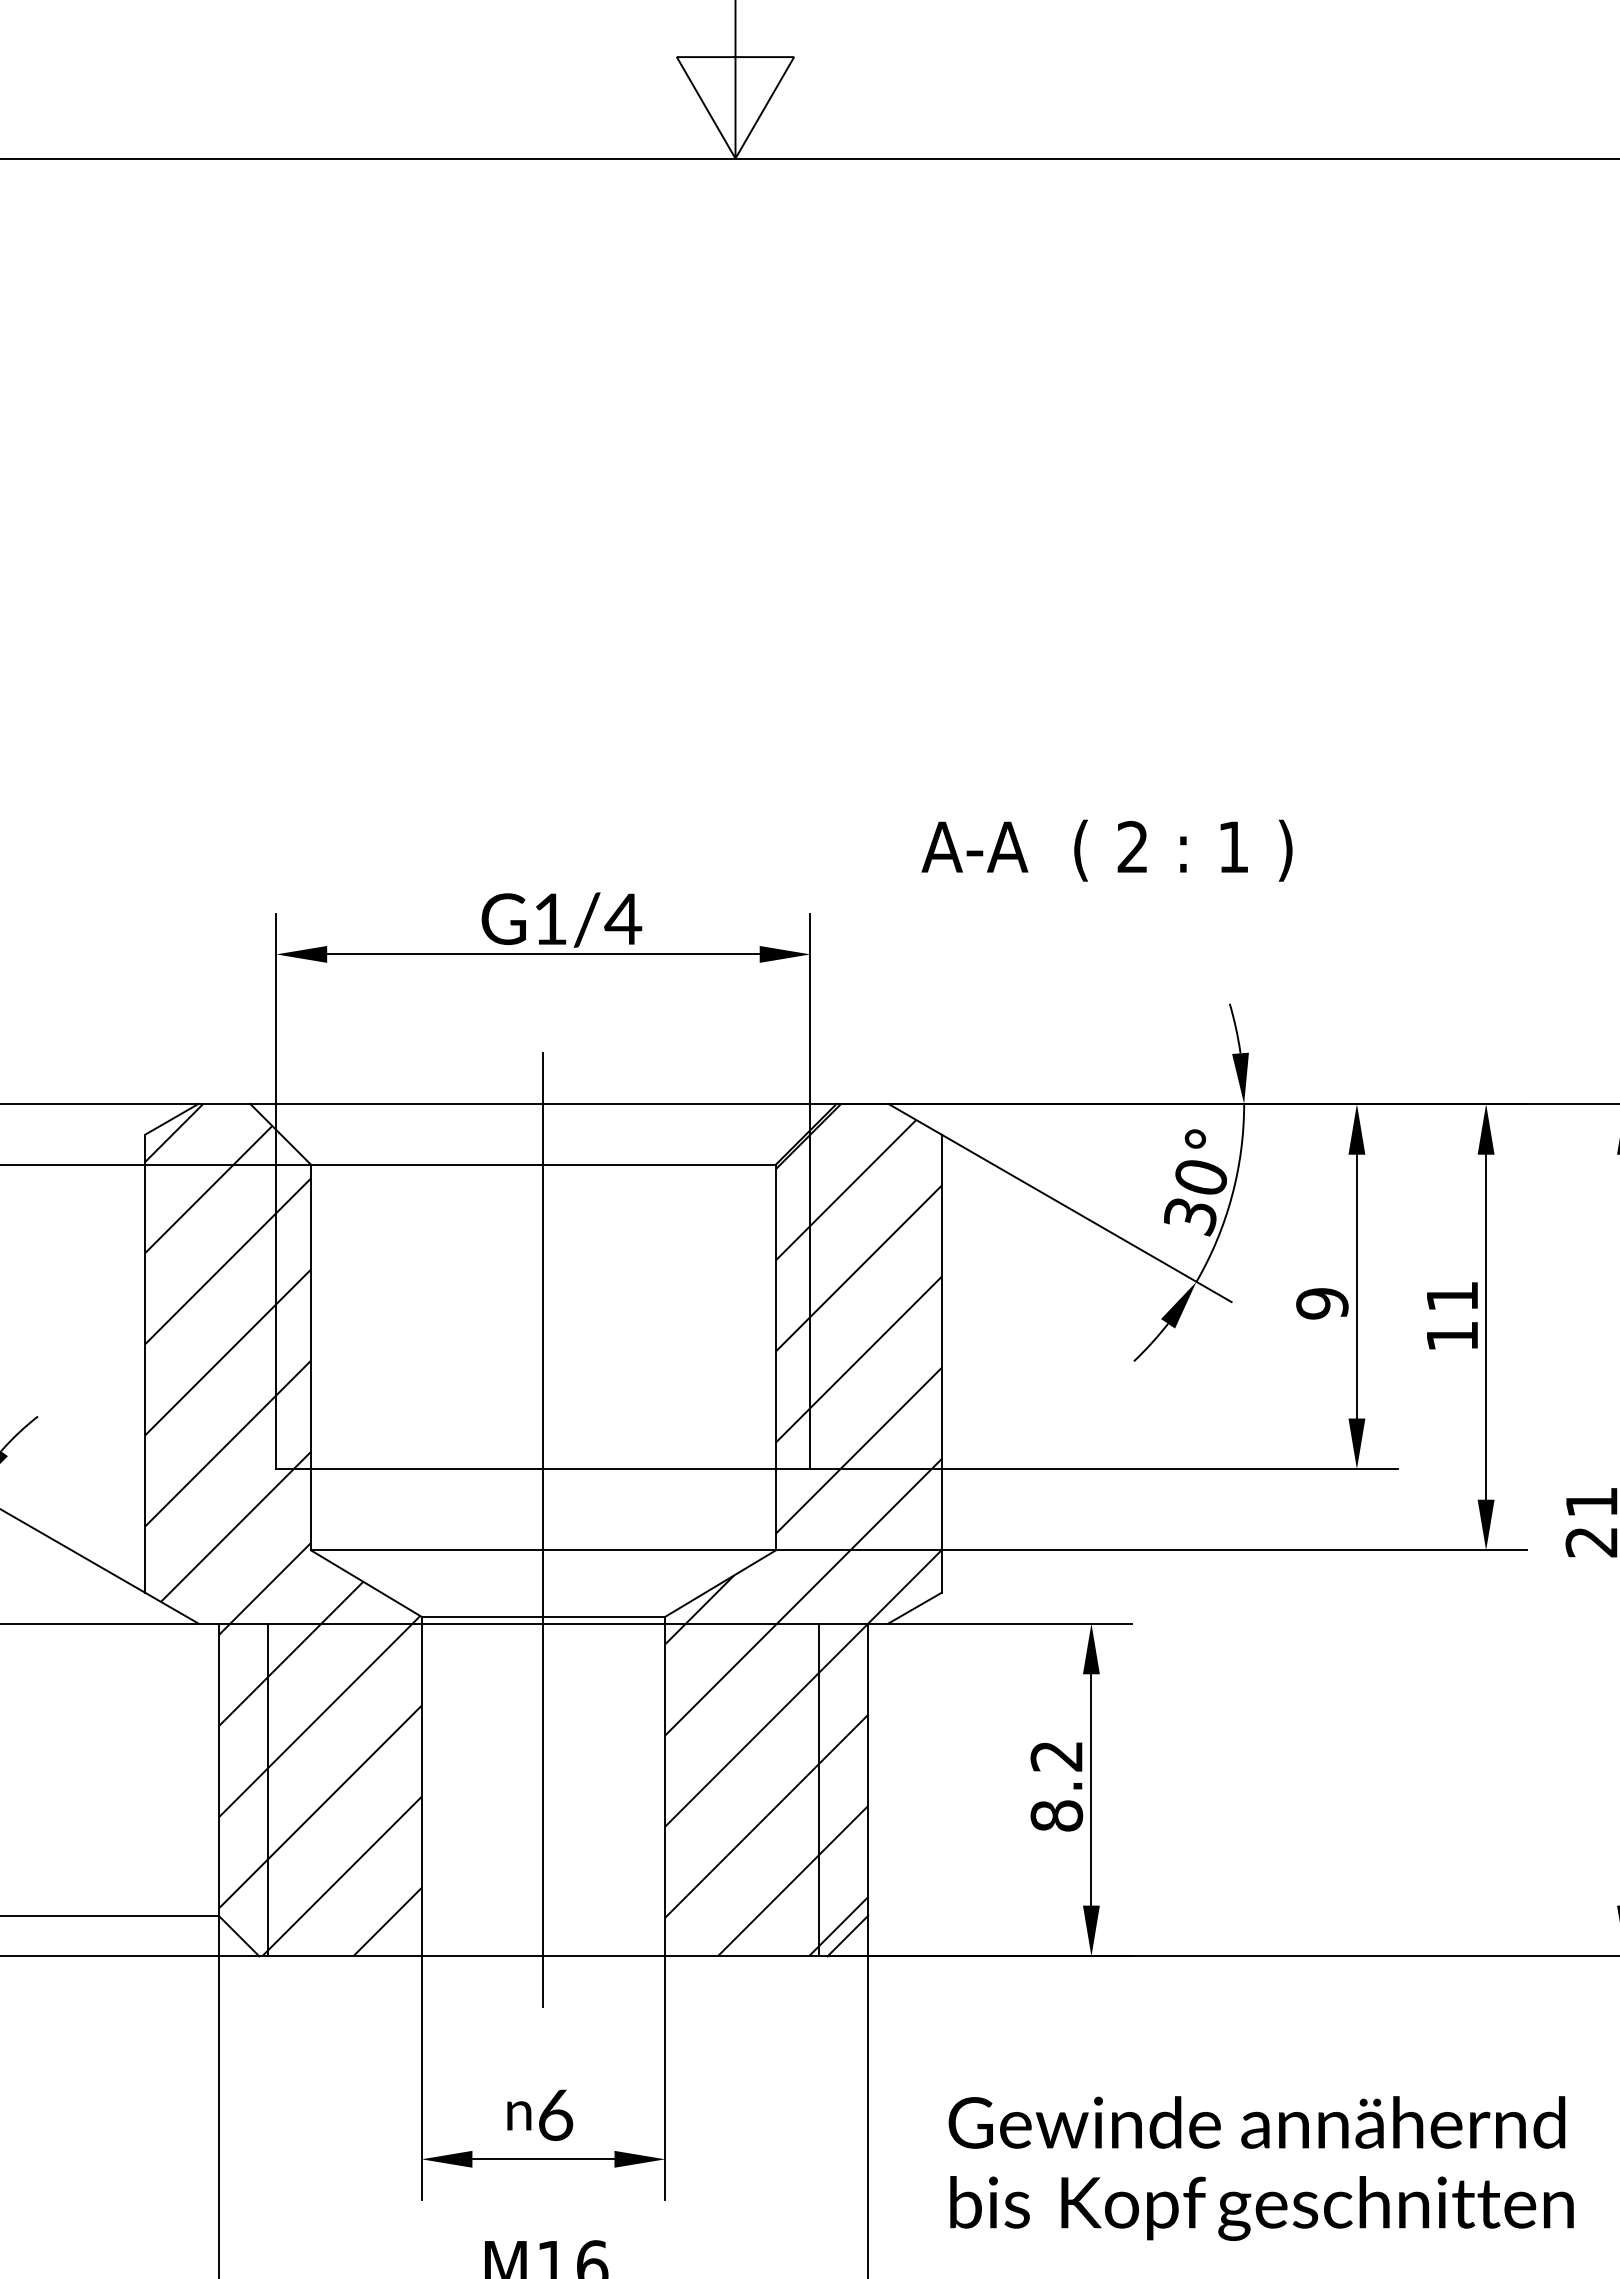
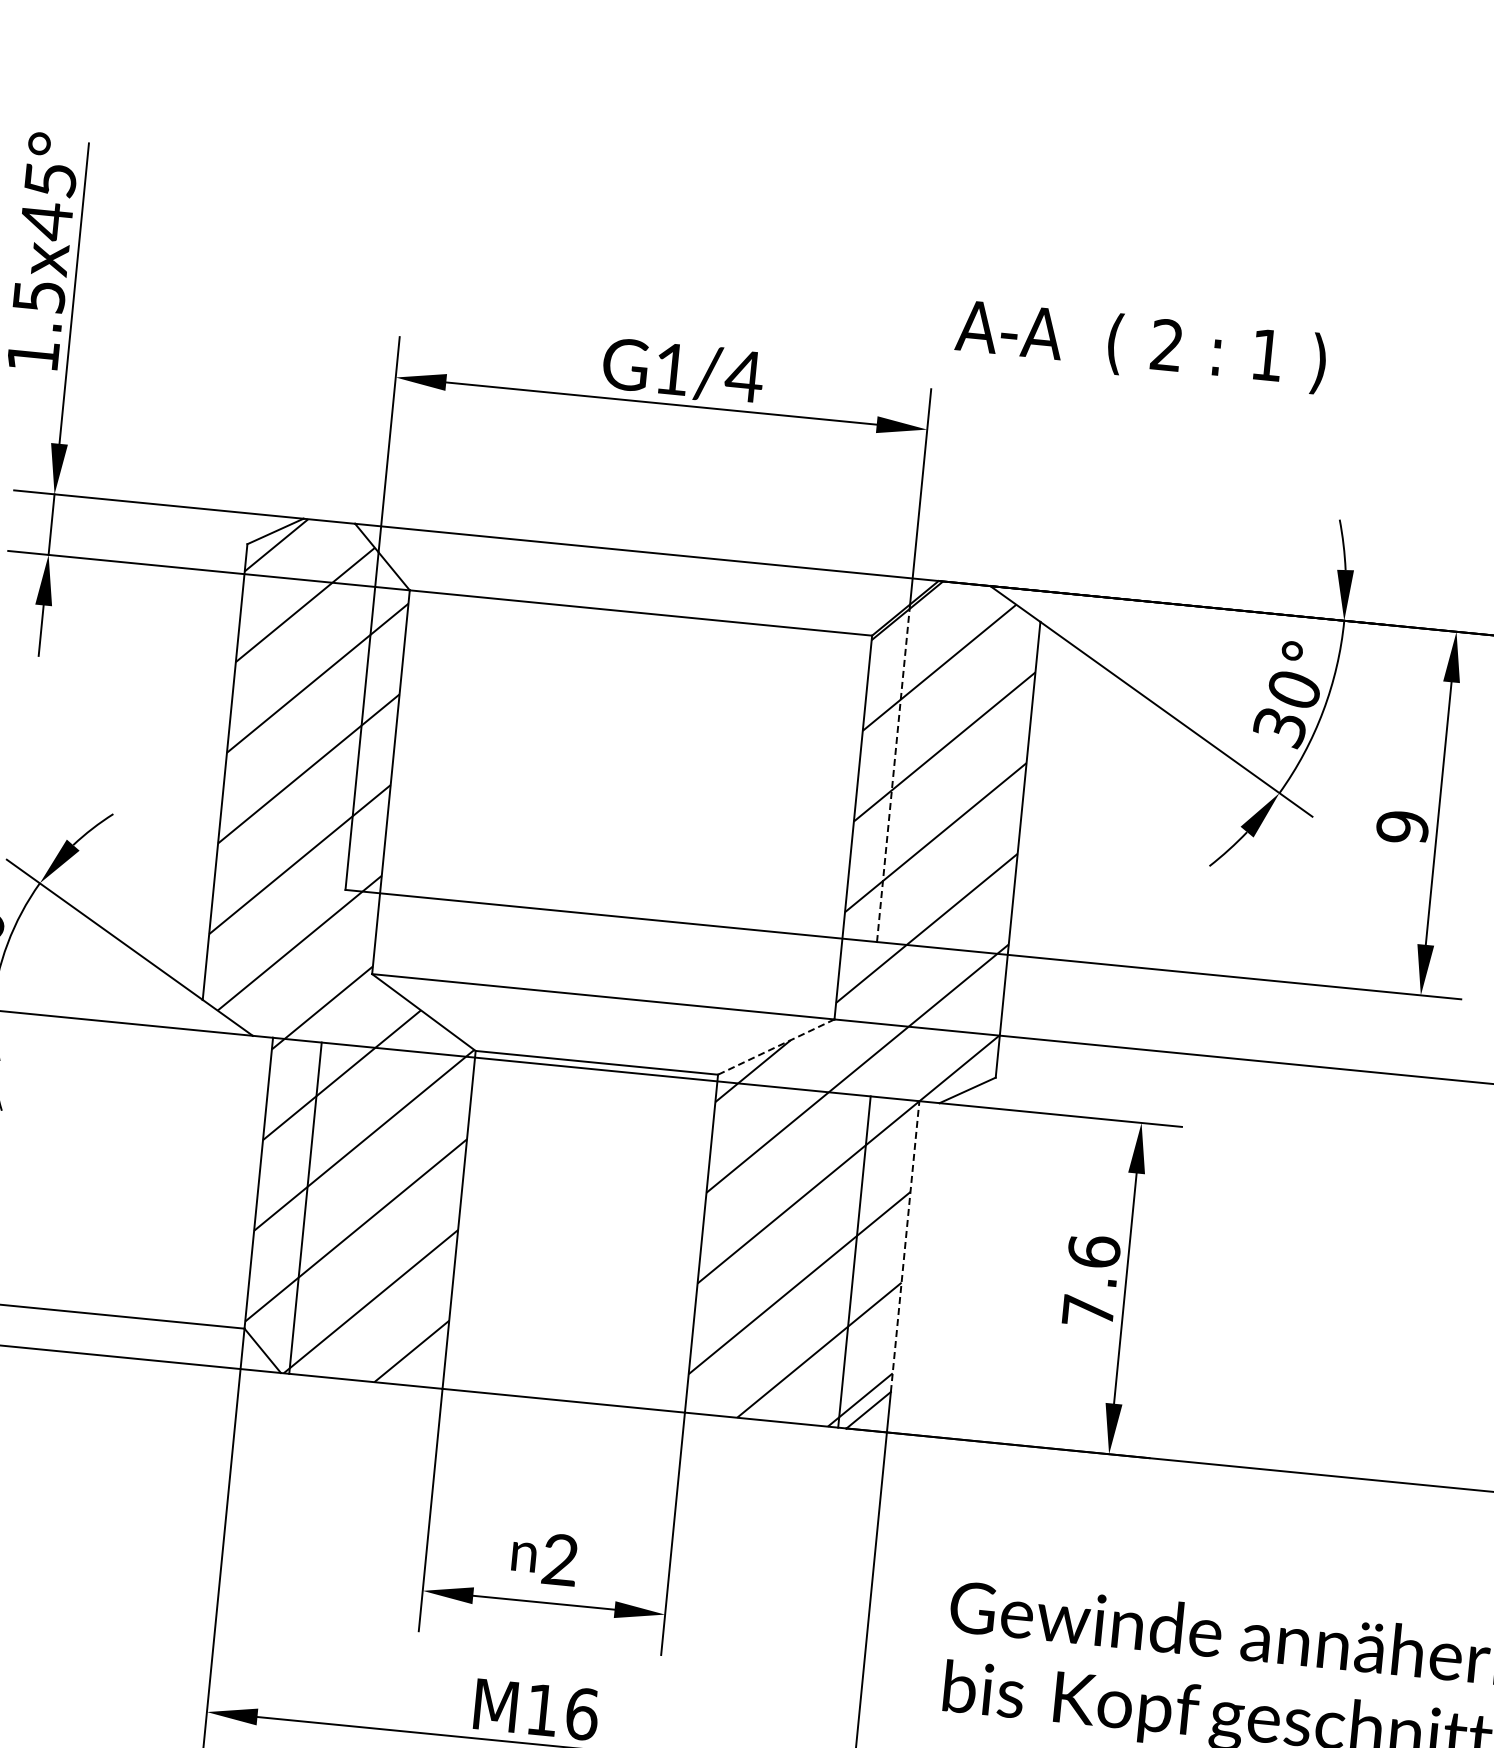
text: (1106, 850) -> (1140, 346), moved
line: (810, 1299) -> (893, 773), solid -> dashed
line: (543, 1530) -> (605, 976), removed
line: (720, 1583) -> (776, 1046), solid -> dashed
line: (868, 1769) -> (905, 1246), solid -> dashed
text: (1056, 1785) -> (1091, 1280), 8.2 -> 7.6
text: (555, 2114) -> (560, 1559), 6 -> 2

